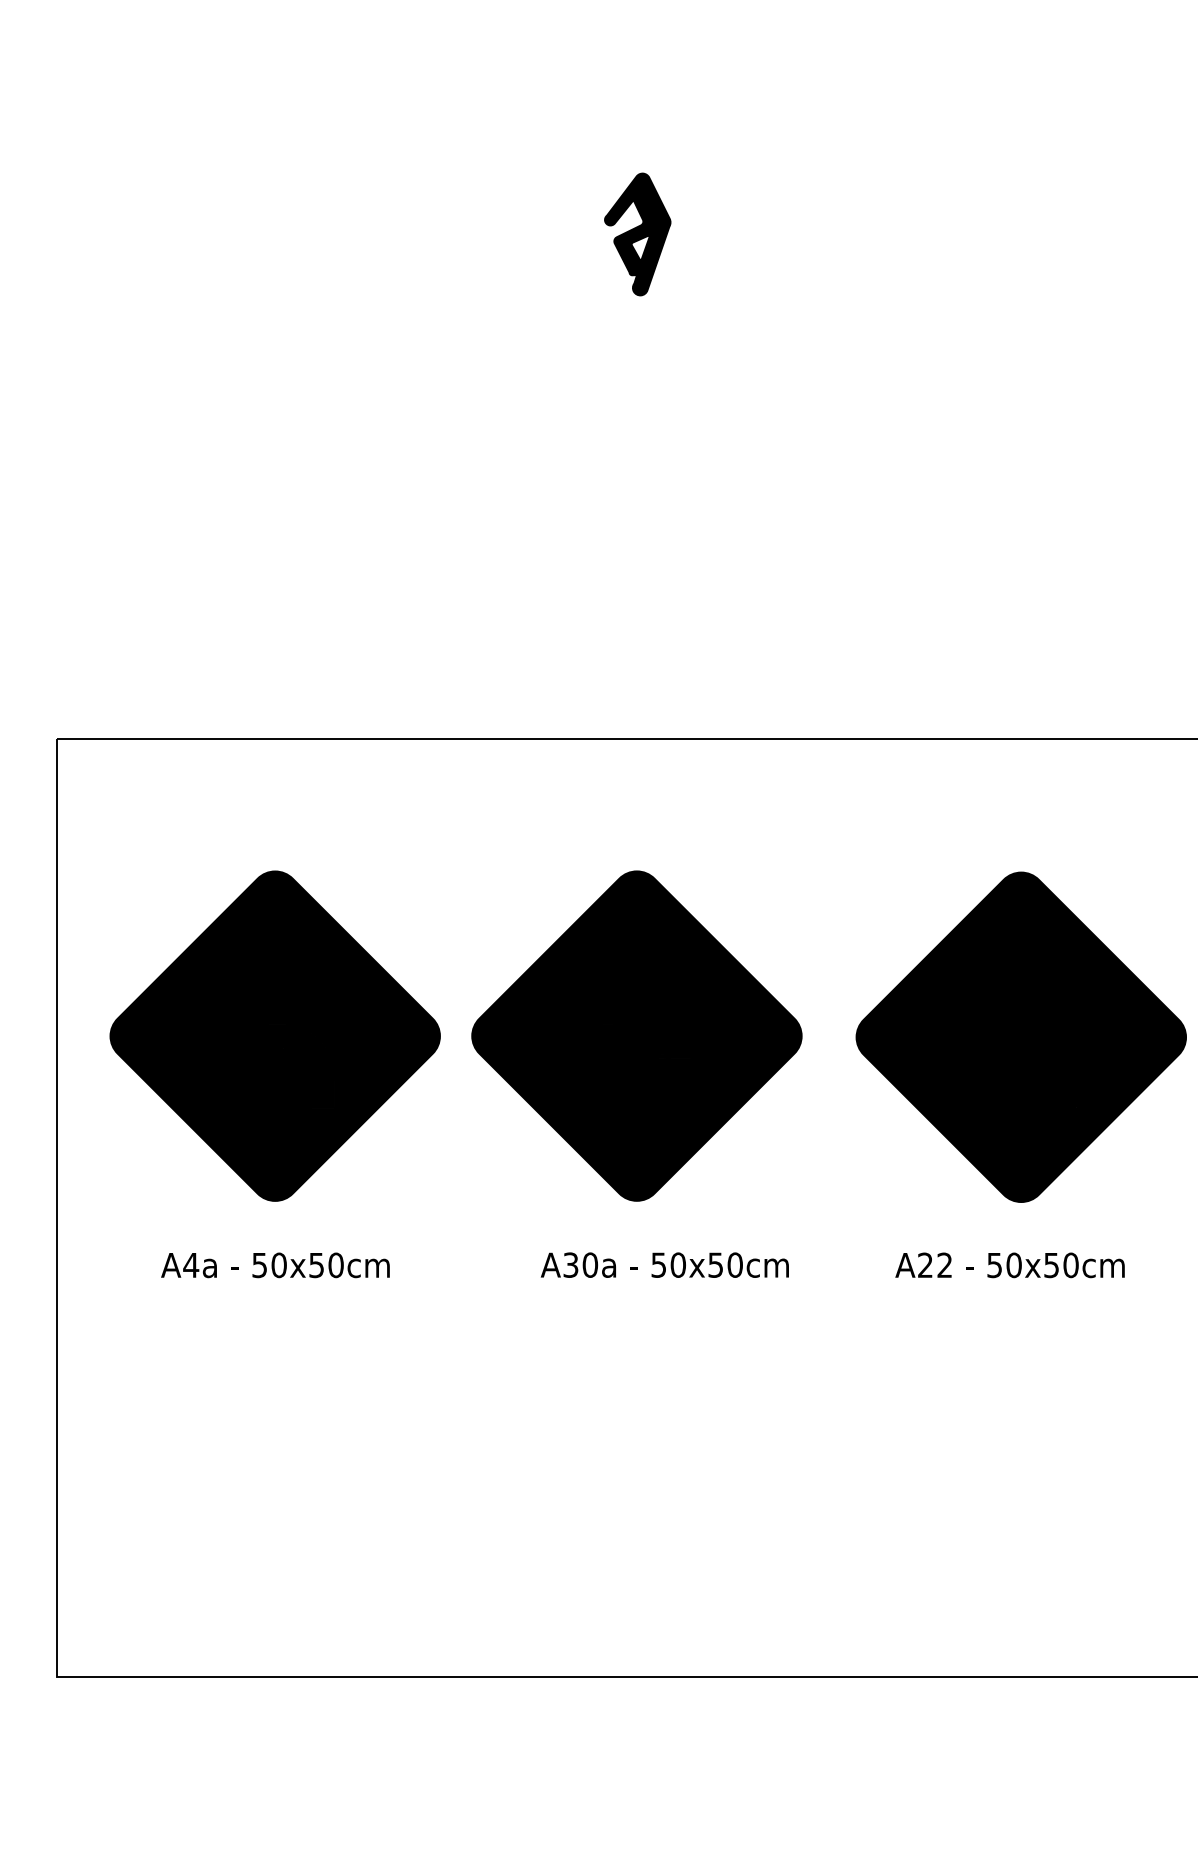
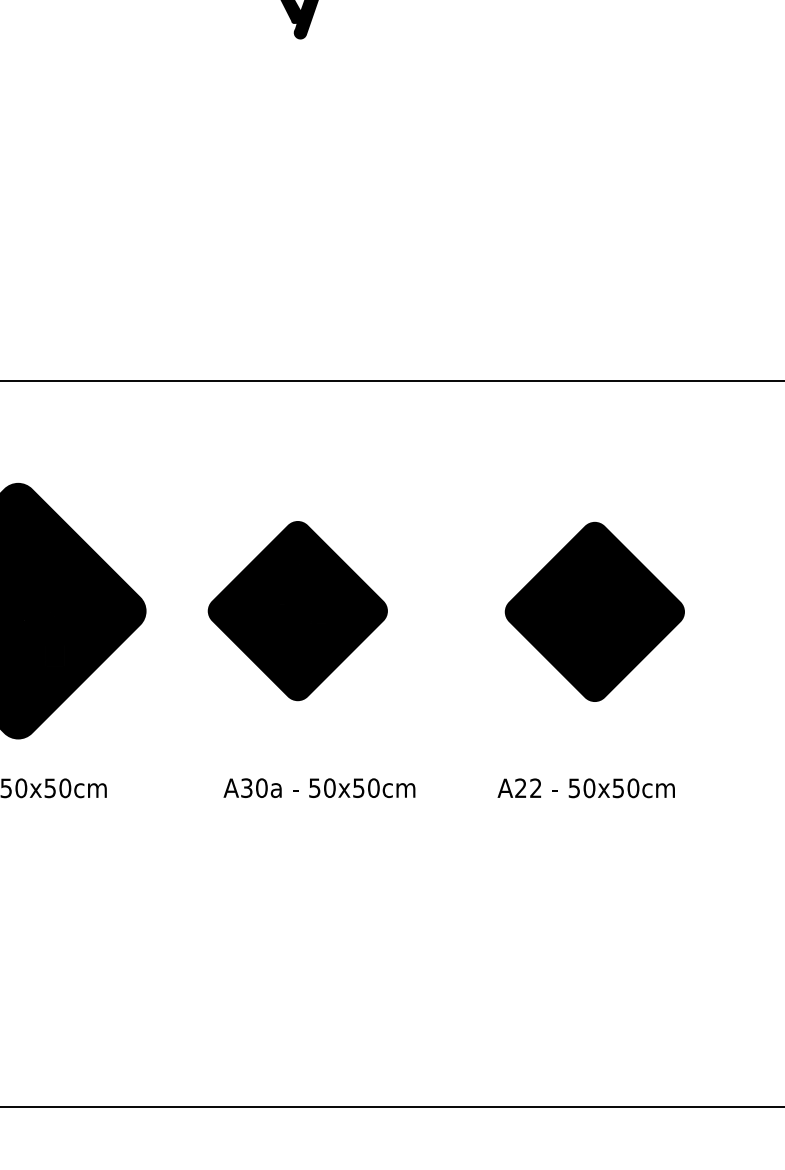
part: (636, 1035) -> (297, 610), size x0.7
part: (1020, 1036) -> (594, 611), size x0.7

